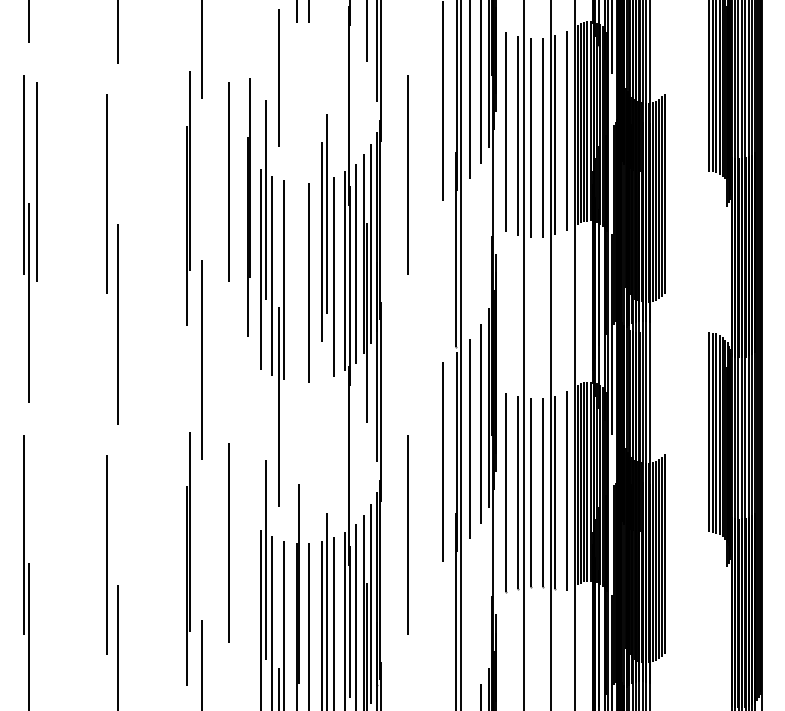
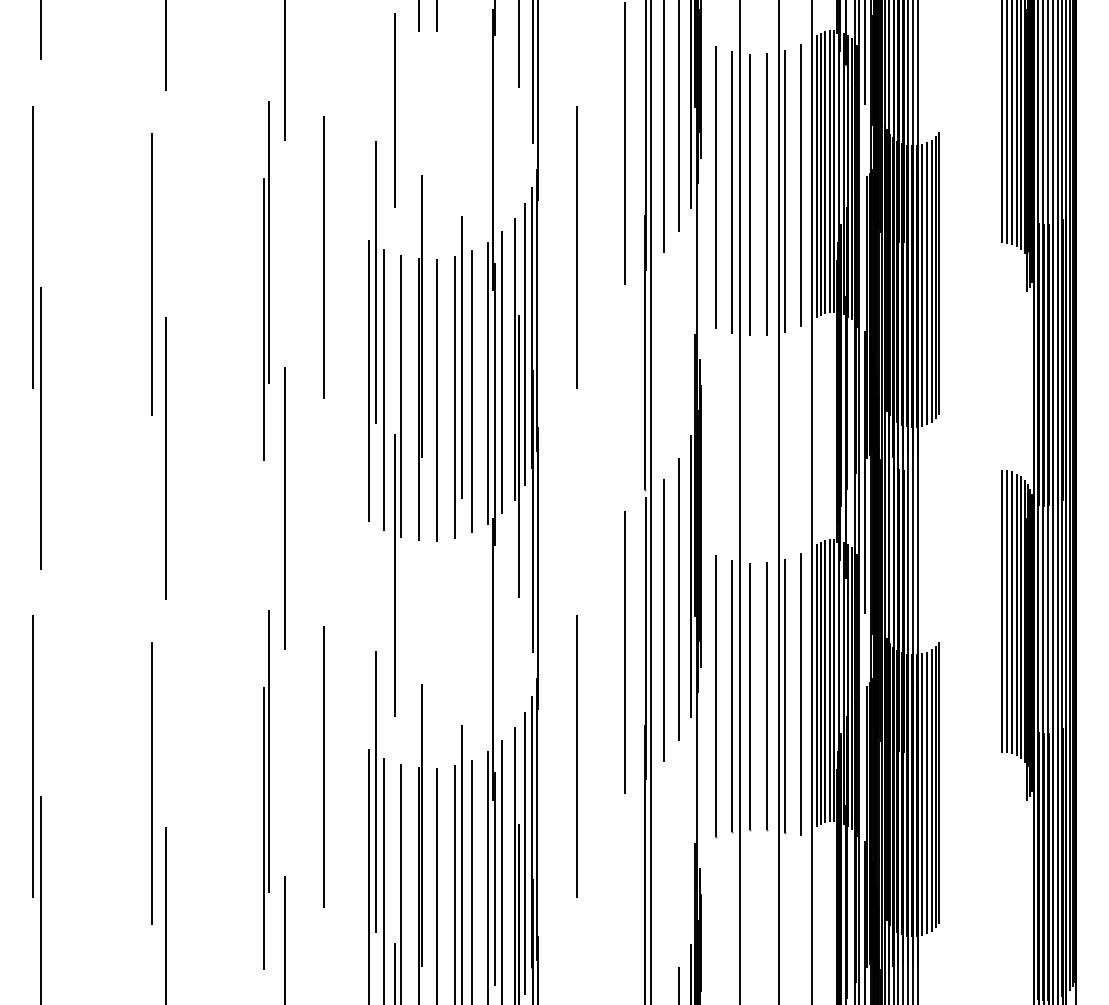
line: (36, 182) -> (51, 257), removed
part: (248, 206) -> (420, 357), moved
part: (324, 228) -> (458, 377), moved

